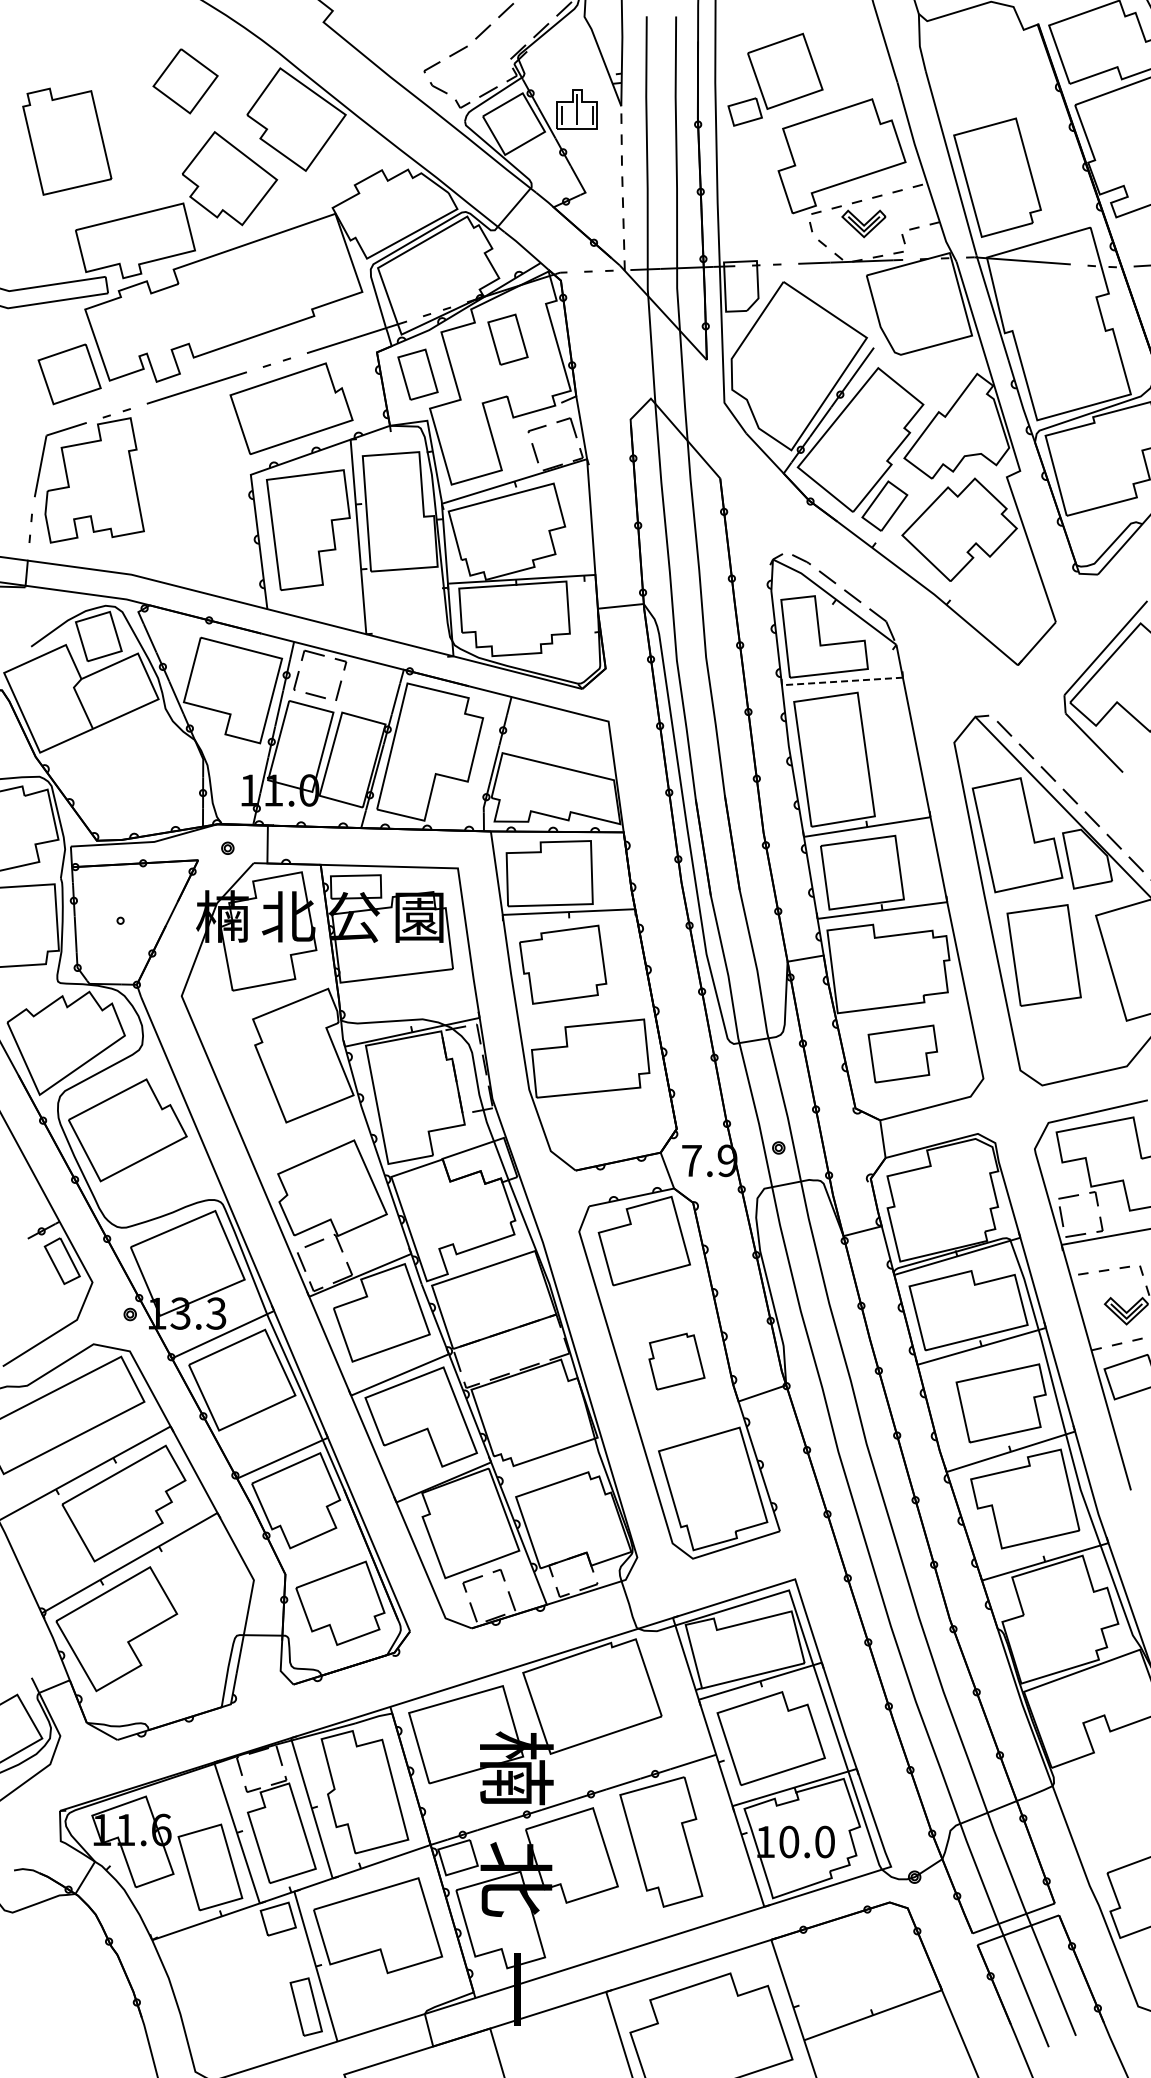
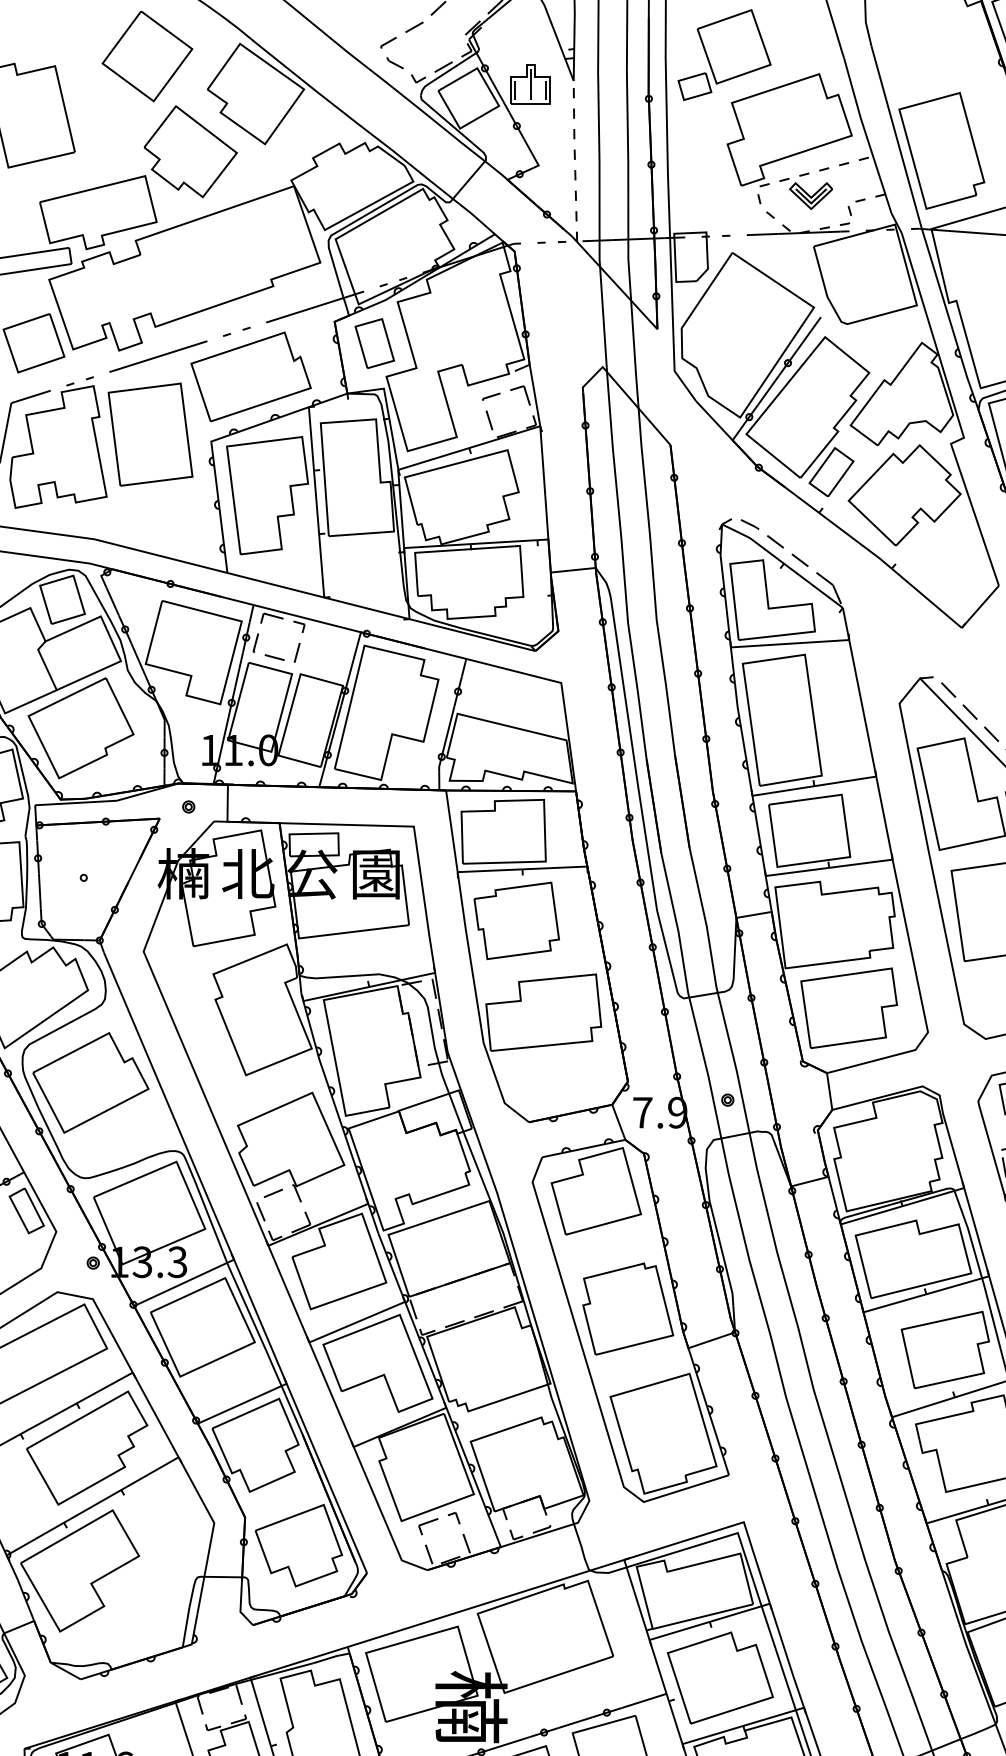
part: (185, 81) -> (147, 56), size x1.43
part: (507, 339) -> (462, 309), removed
part: (188, 467) -> (150, 434), added
line: (842, 681) -> (790, 643), dashed -> solid
part: (117, 767) -> (80, 727), added
part: (902, 1053) -> (848, 1007), size x1.43
part: (676, 1361) -> (627, 1309), size x1.67

